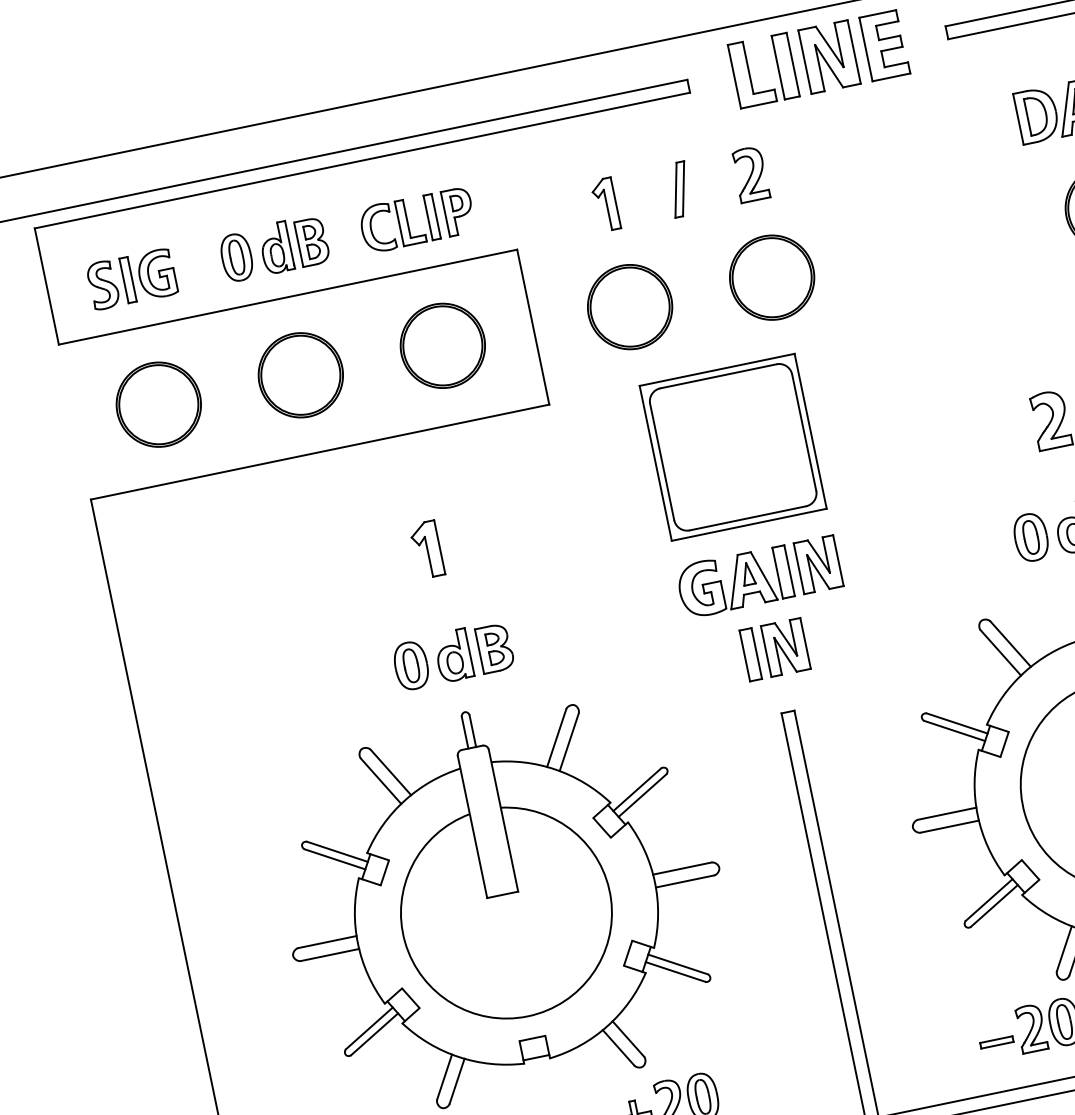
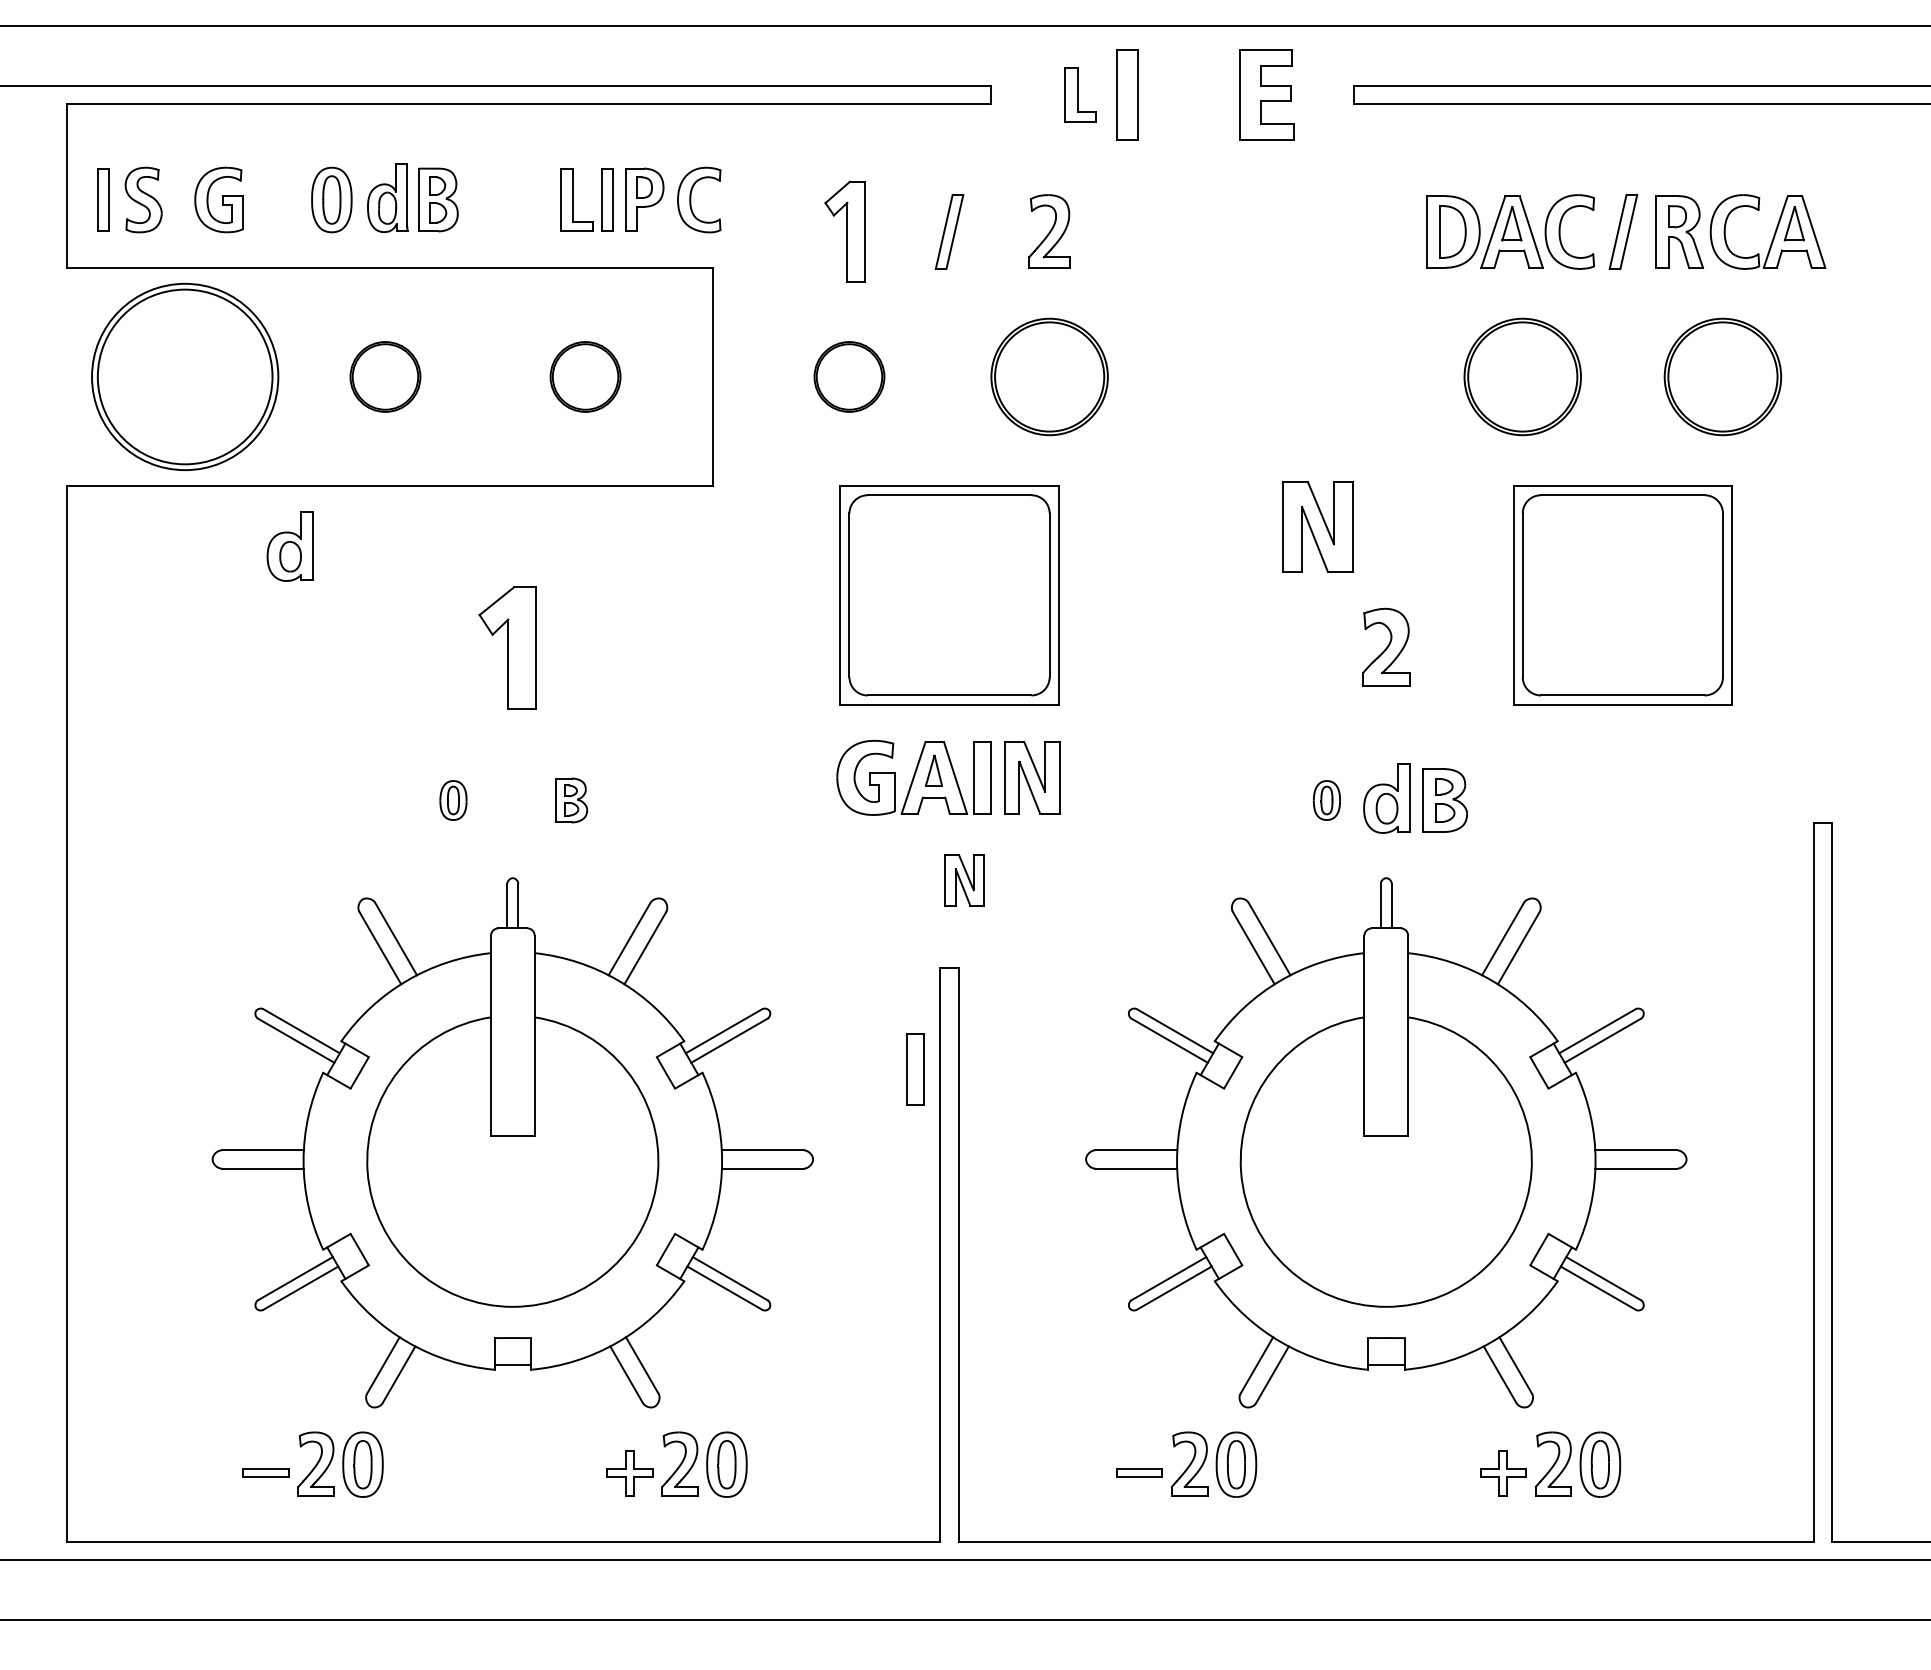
part: (829, 56) -> (1317, 526), moved
part: (752, 72) -> (1080, 94), size x0.6
part: (605, 204) -> (845, 231), size x1.4
part: (372, 229) -> (691, 199), moved
part: (127, 279) -> (103, 199), moved
part: (630, 306) -> (849, 376), size x0.6
part: (442, 345) -> (585, 376), size x0.6
part: (300, 374) -> (385, 376), size x0.6
part: (158, 404) -> (185, 376), size x1.6
part: (1030, 537) -> (1326, 800), size x0.6
part: (426, 549) -> (506, 647), size x1.6
part: (785, 647) -> (964, 880), size x0.7
part: (495, 648) -> (571, 800), size x0.7
part: (750, 654) -> (915, 1069), moved
part: (452, 655) -> (289, 546), moved
part: (411, 665) -> (453, 800), size x0.6

